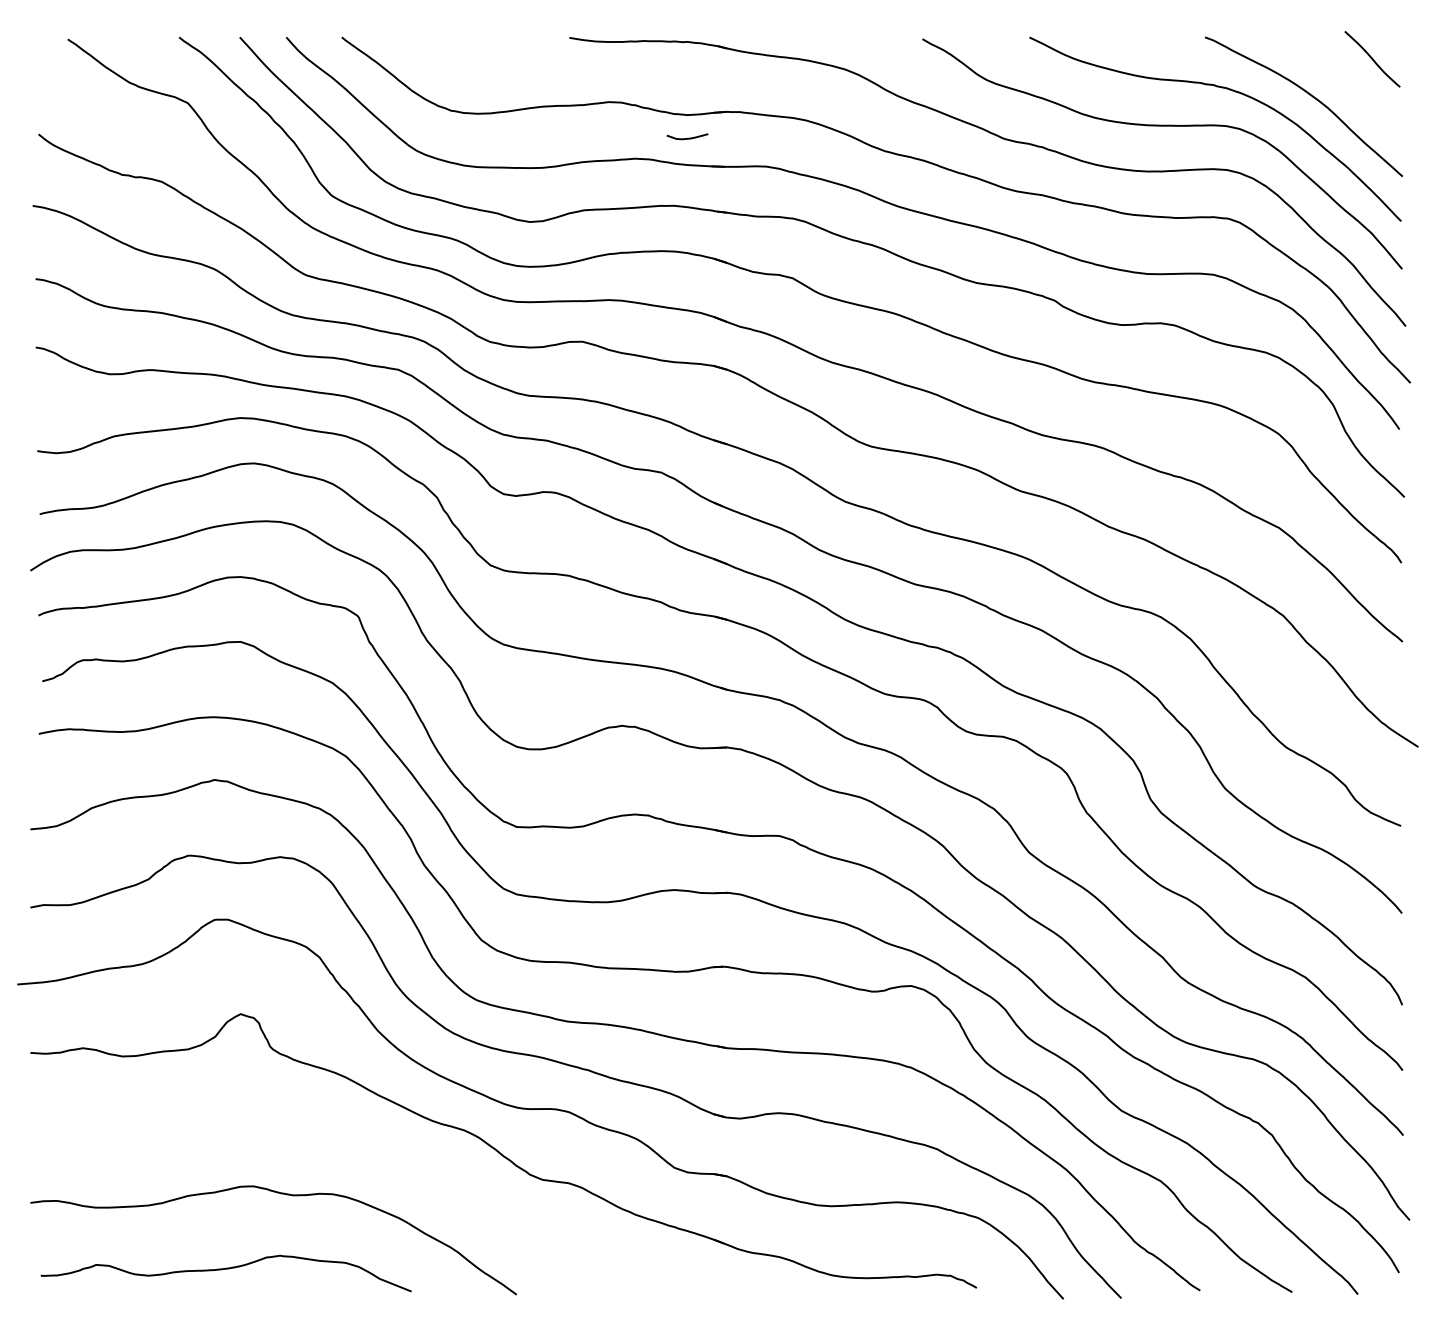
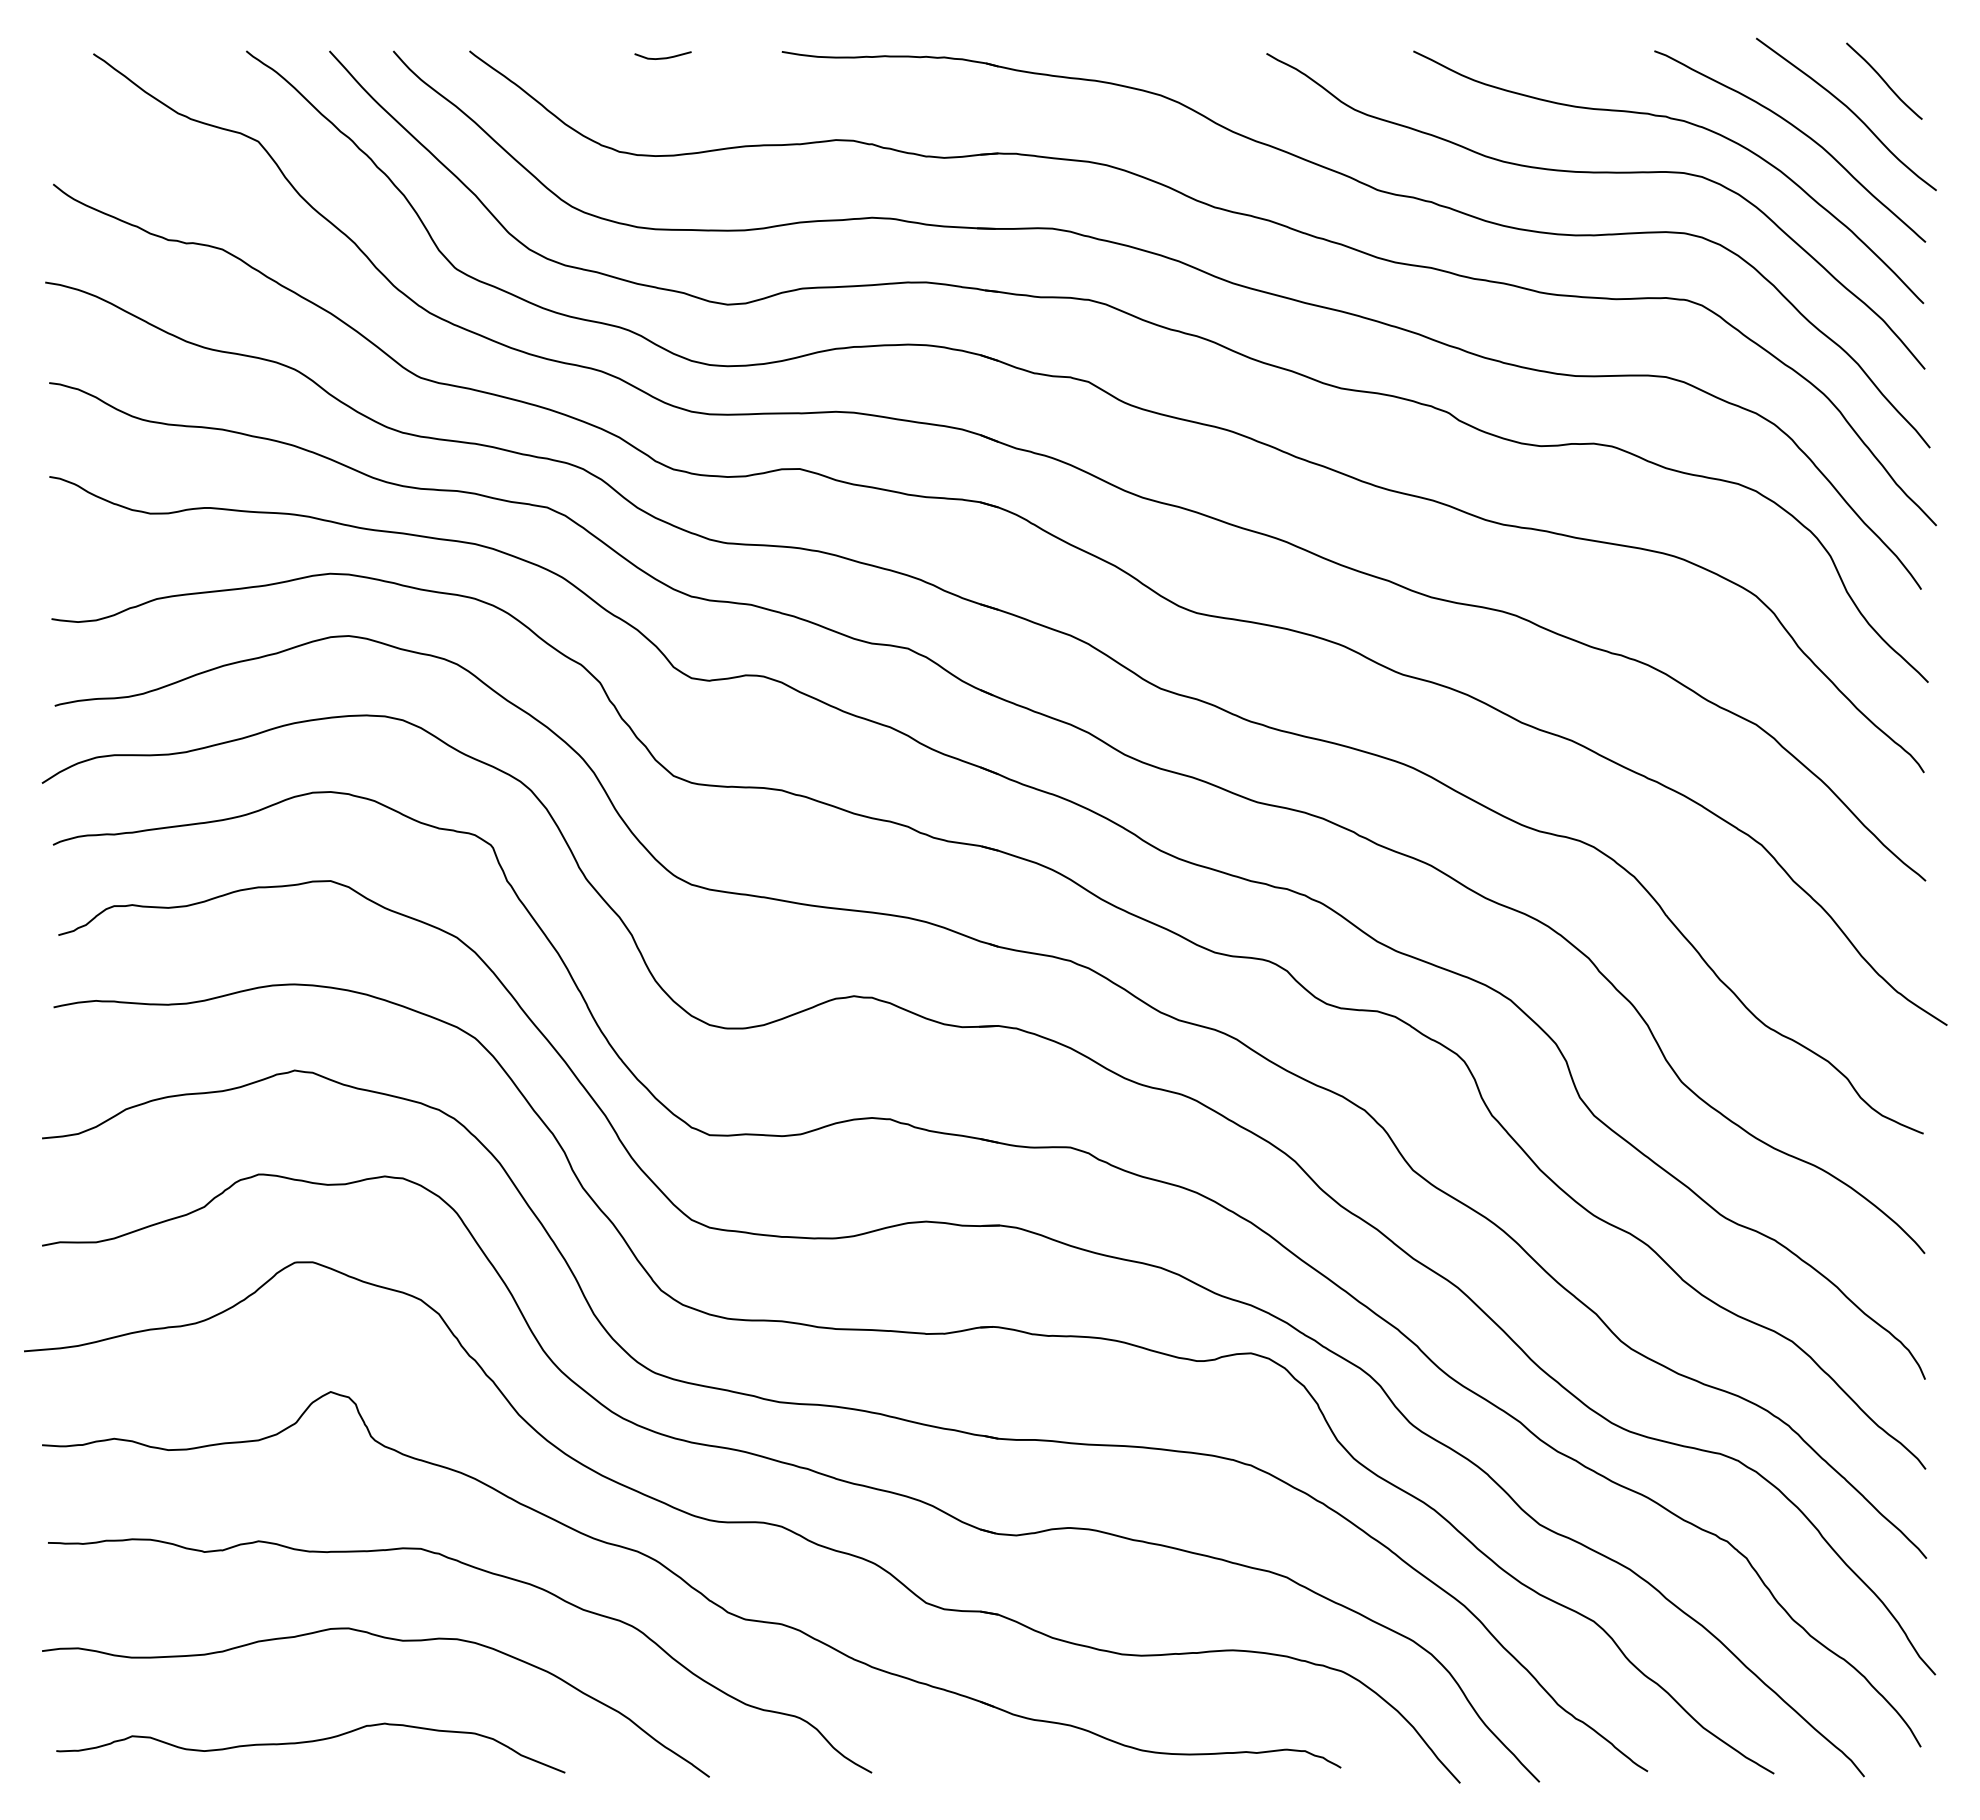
curve: (1347, 80) -> (1849, 110), added
curve: (687, 138) -> (662, 57), moved
curve: (354, 1145) -> (486, 1572), added

